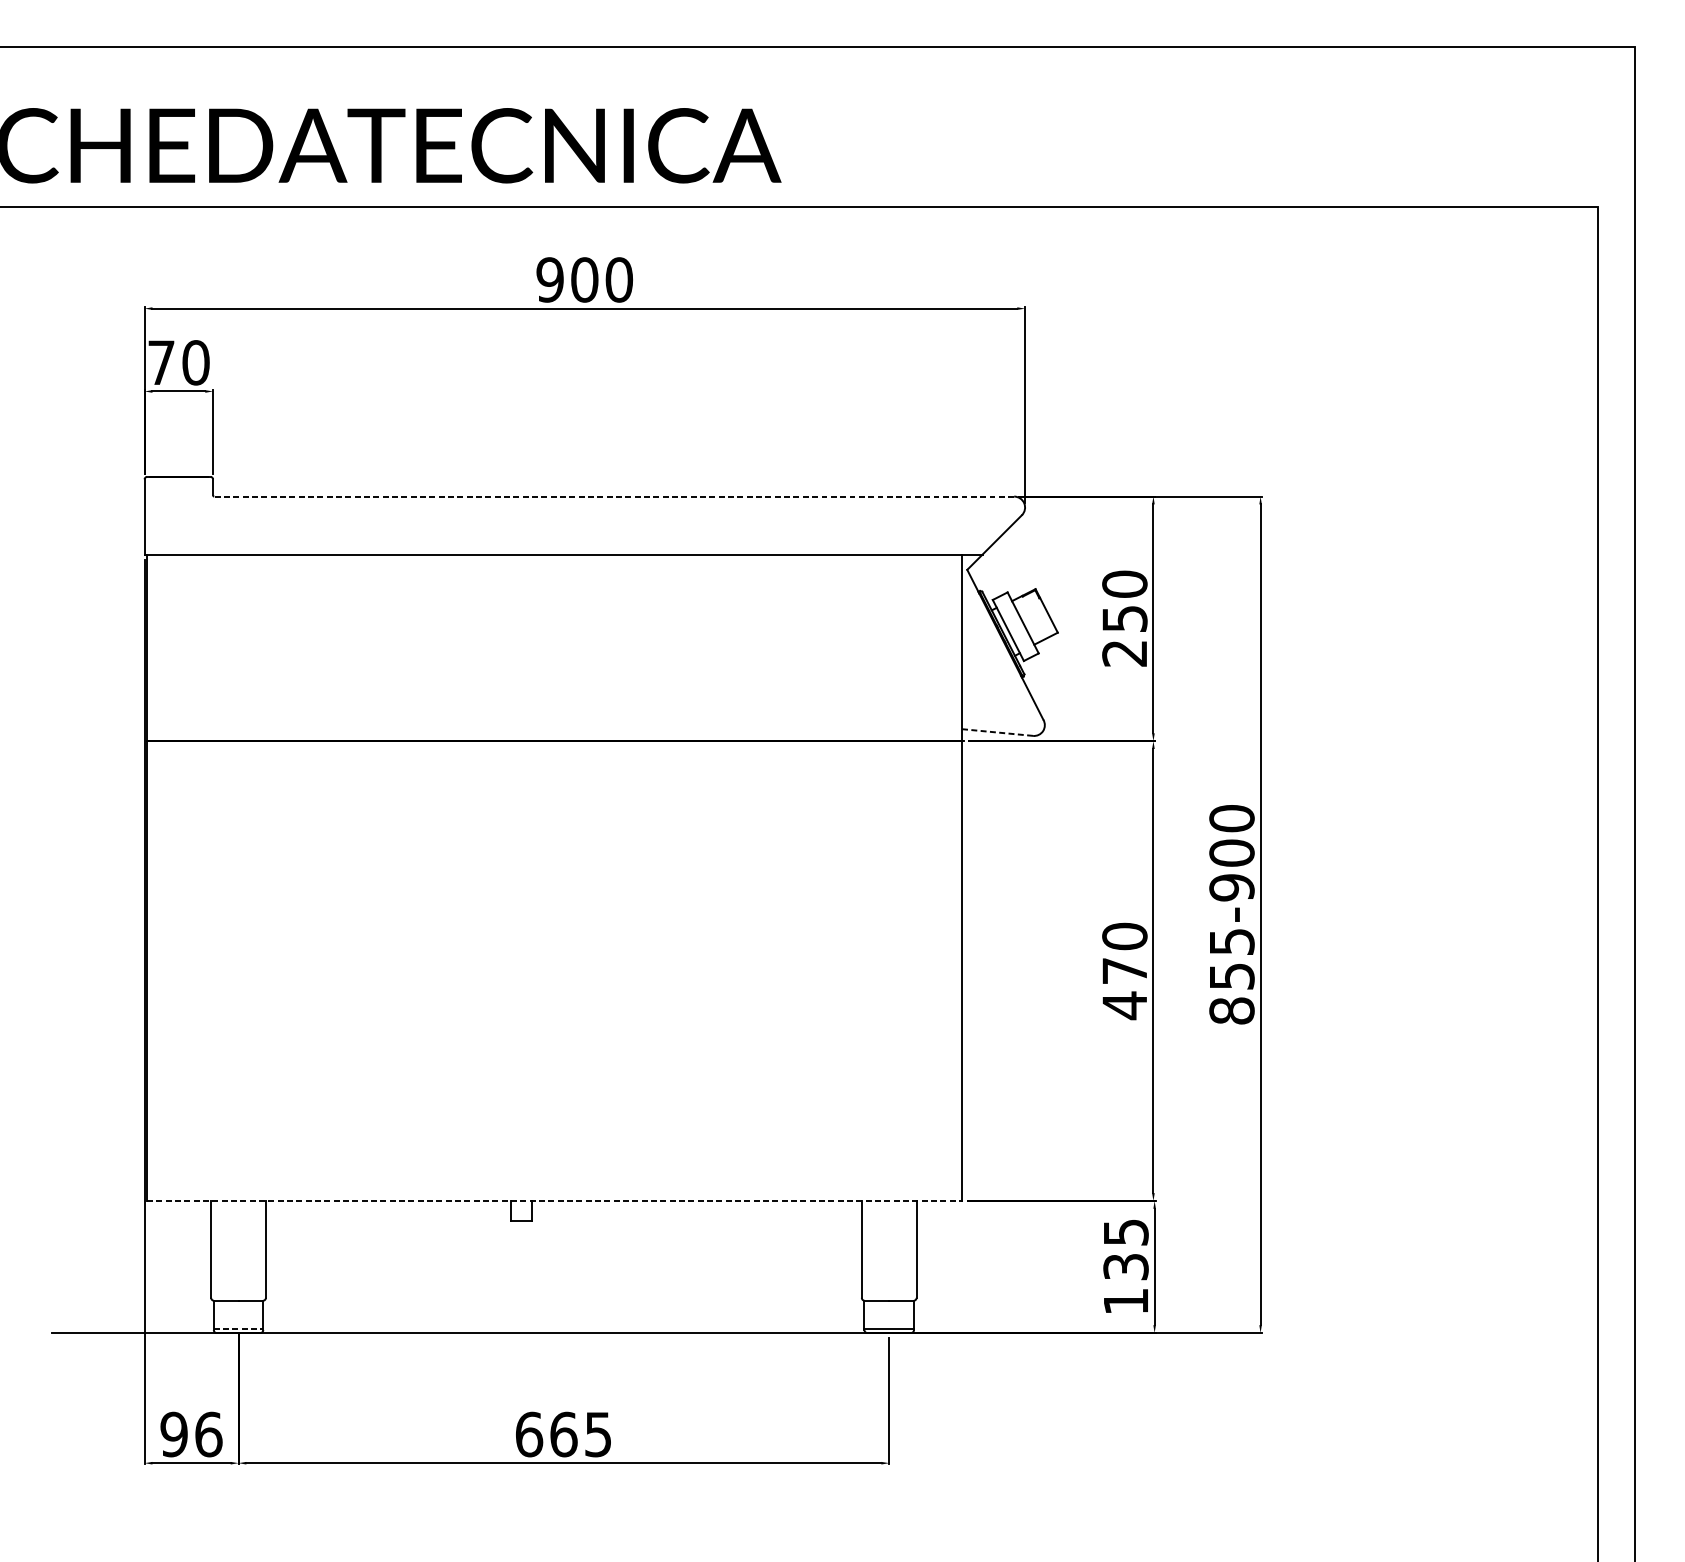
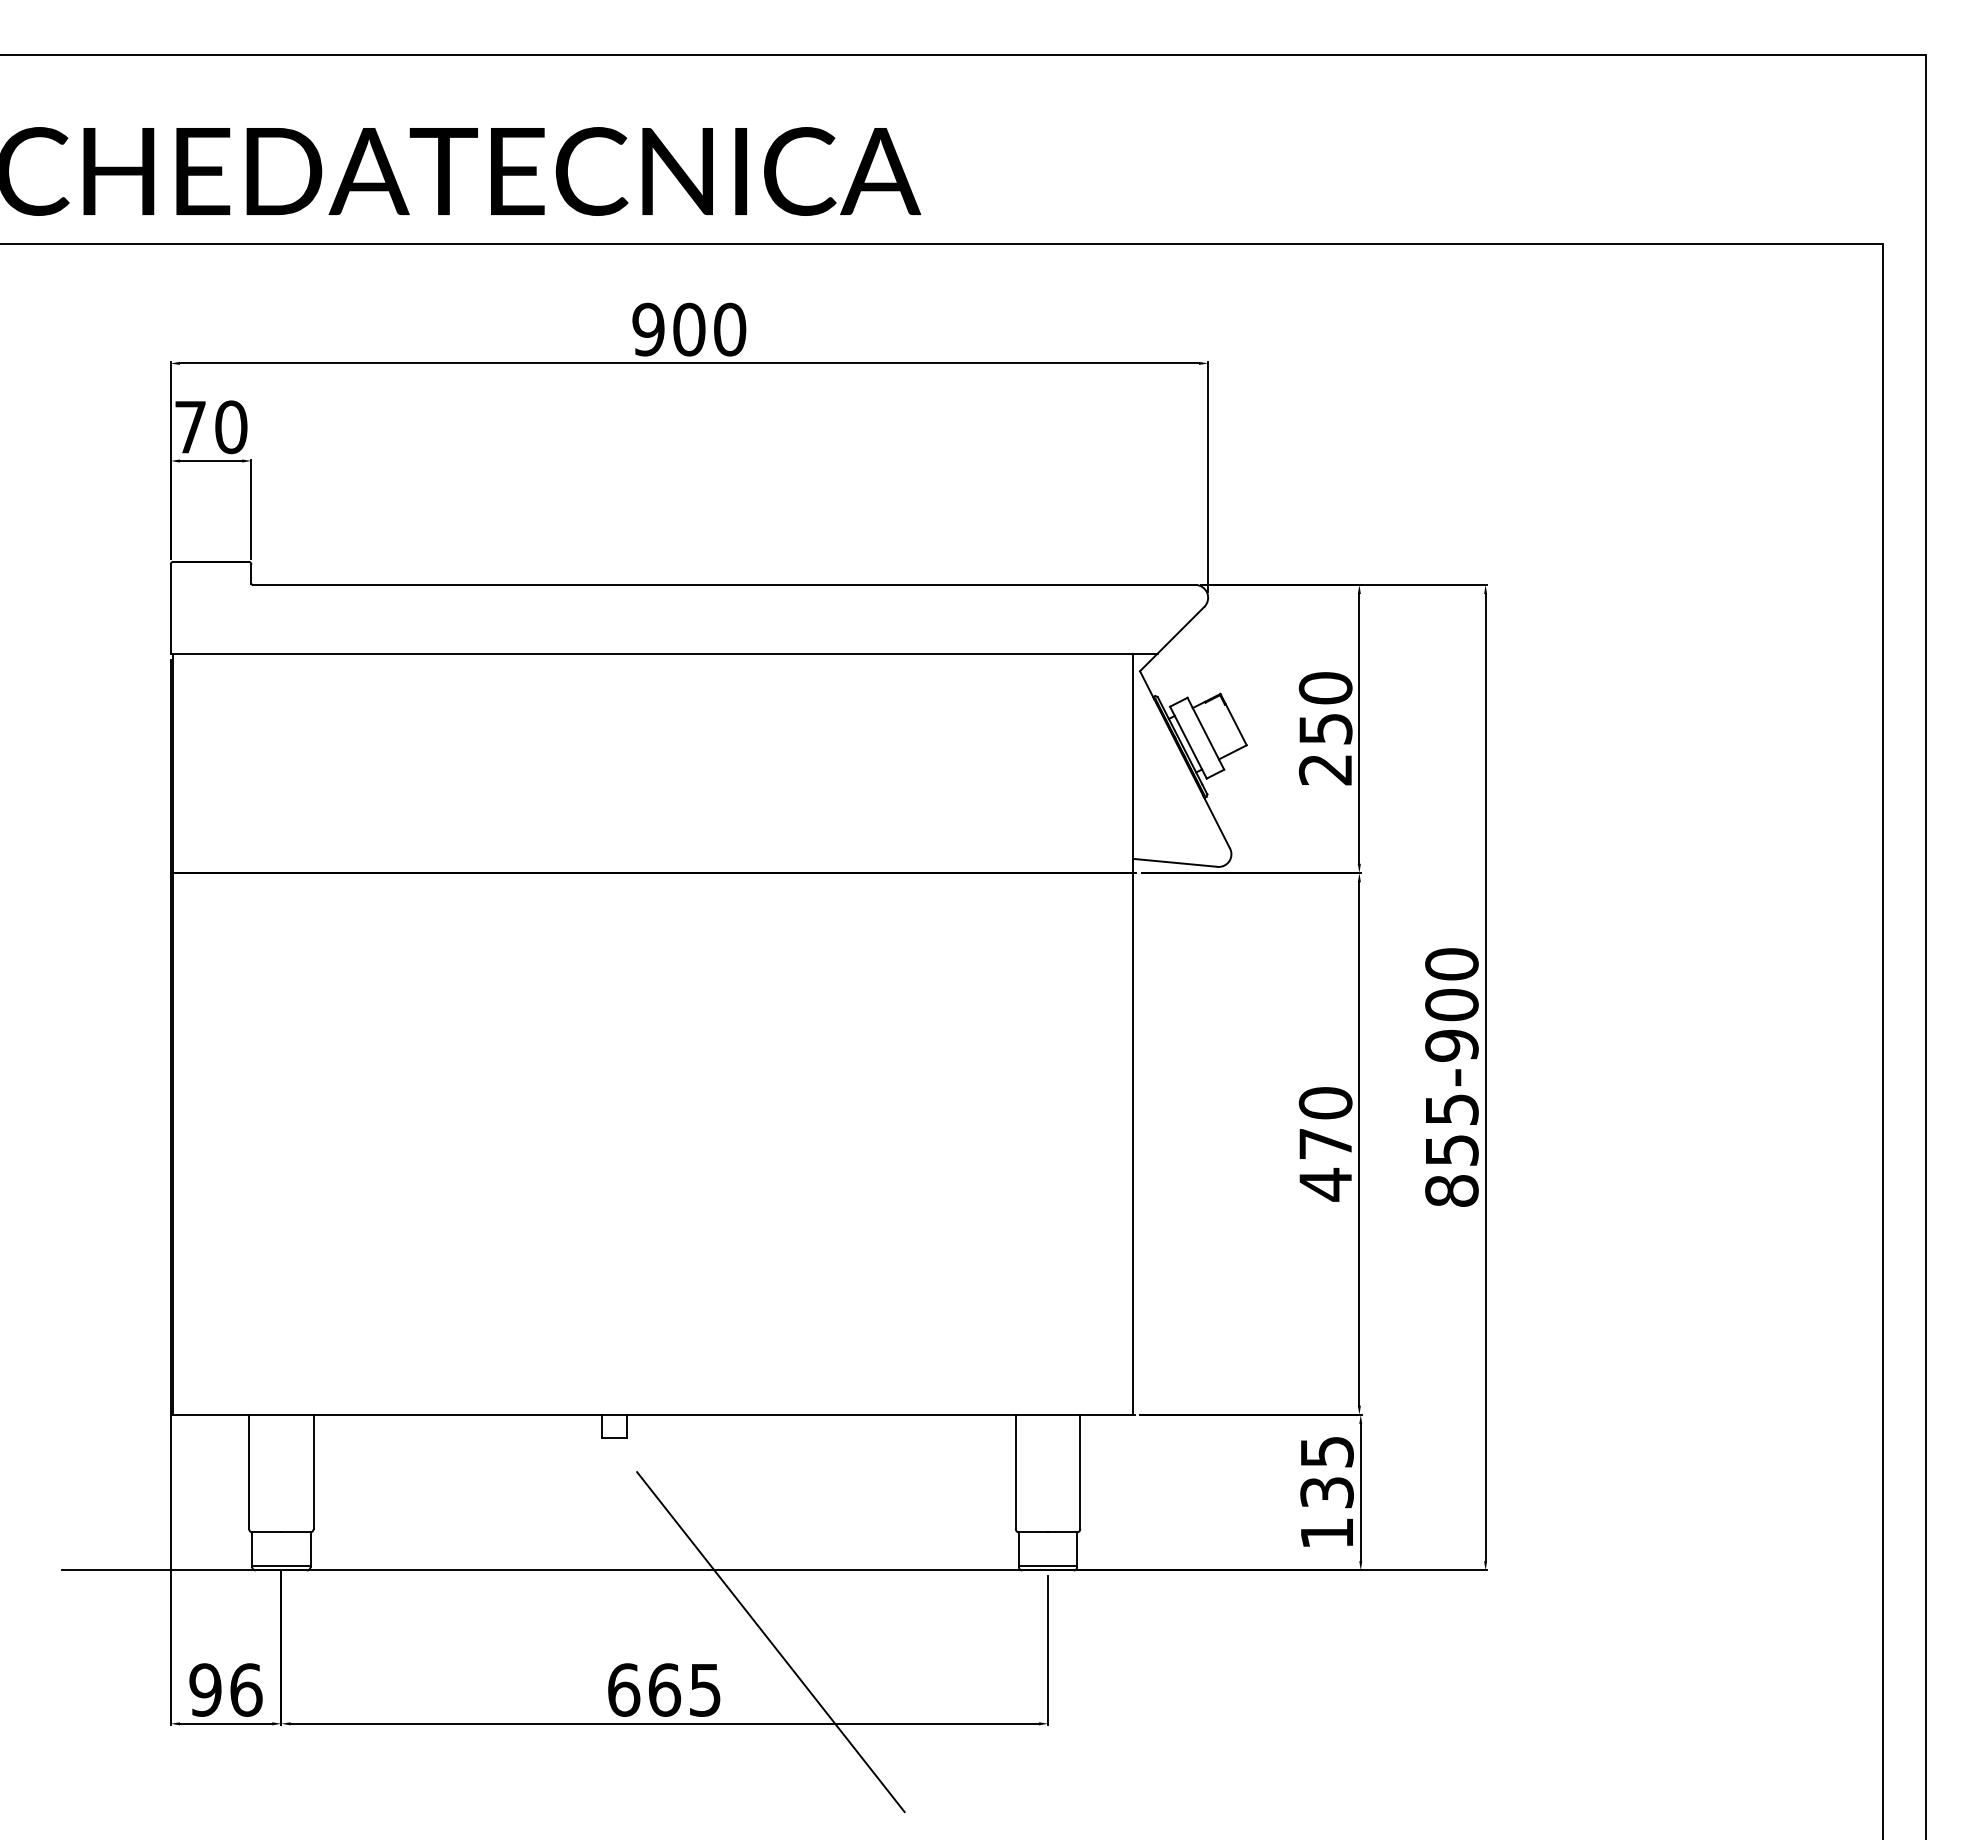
line: (613, 496) -> (723, 584), dashed -> solid
line: (996, 732) -> (1174, 862), dashed -> solid
line: (555, 1200) -> (654, 1414), dashed -> solid
line: (238, 1328) -> (281, 1565), dashed -> solid
line: (653, 1394) -> (770, 1642), added

